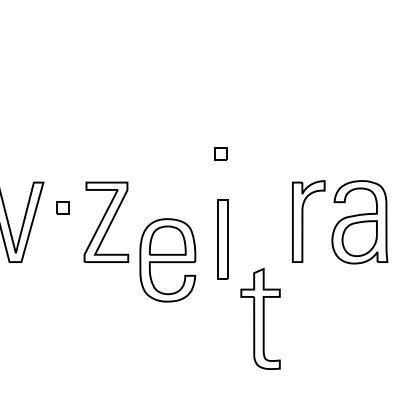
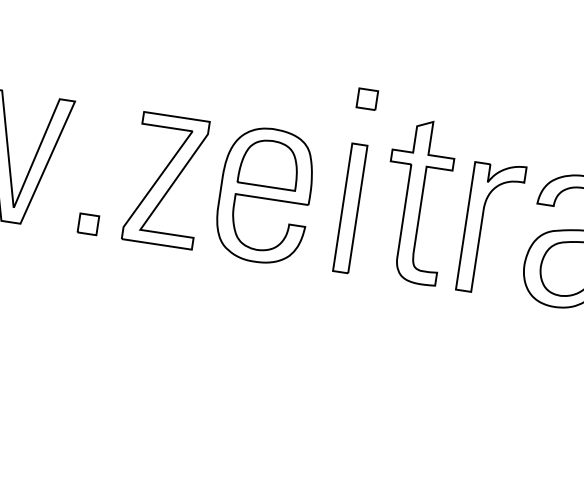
part: (62, 207) -> (87, 223), moved
part: (222, 239) -> (349, 208), moved
part: (167, 260) -> (264, 195), moved
part: (260, 318) -> (416, 200), moved

